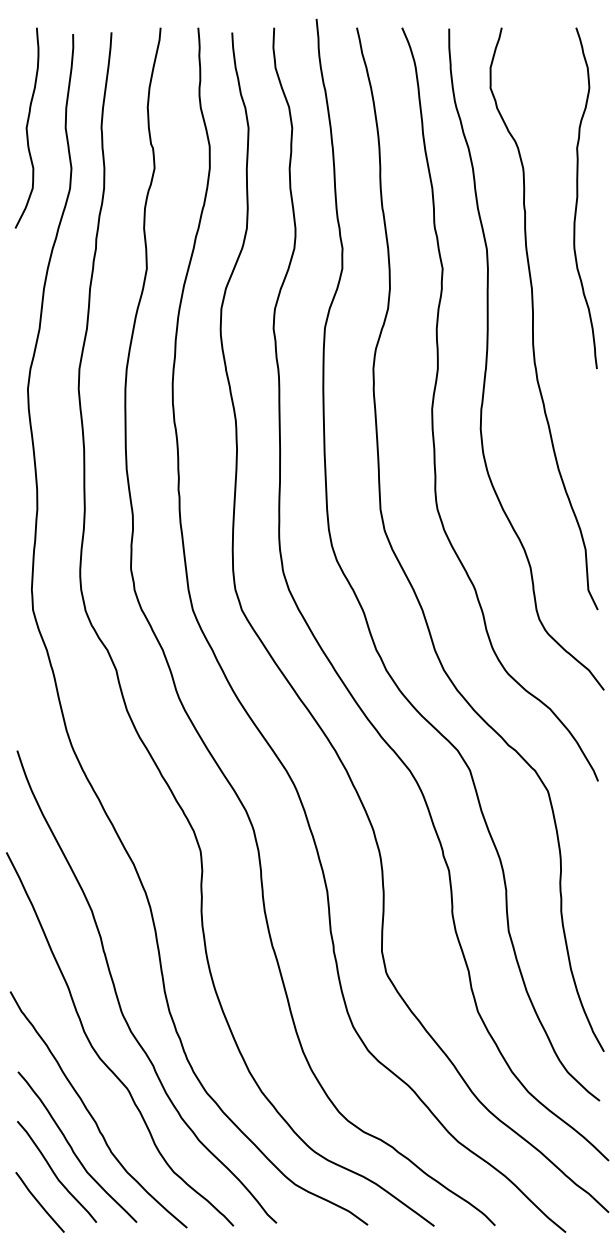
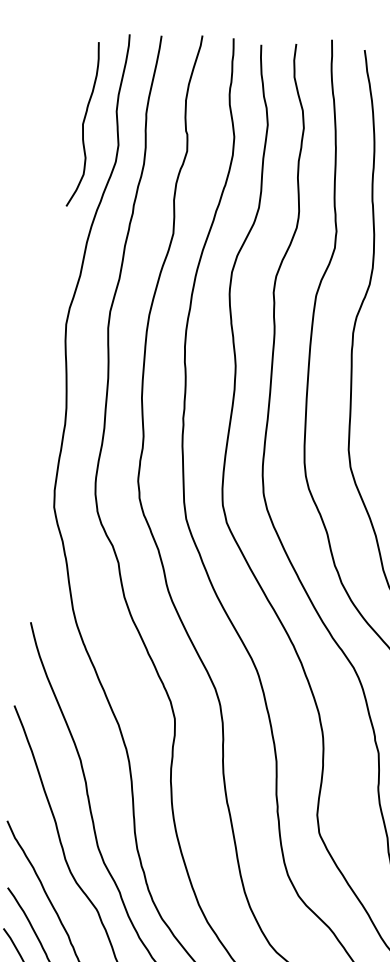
curve: (26, 127) -> (82, 123), moved

